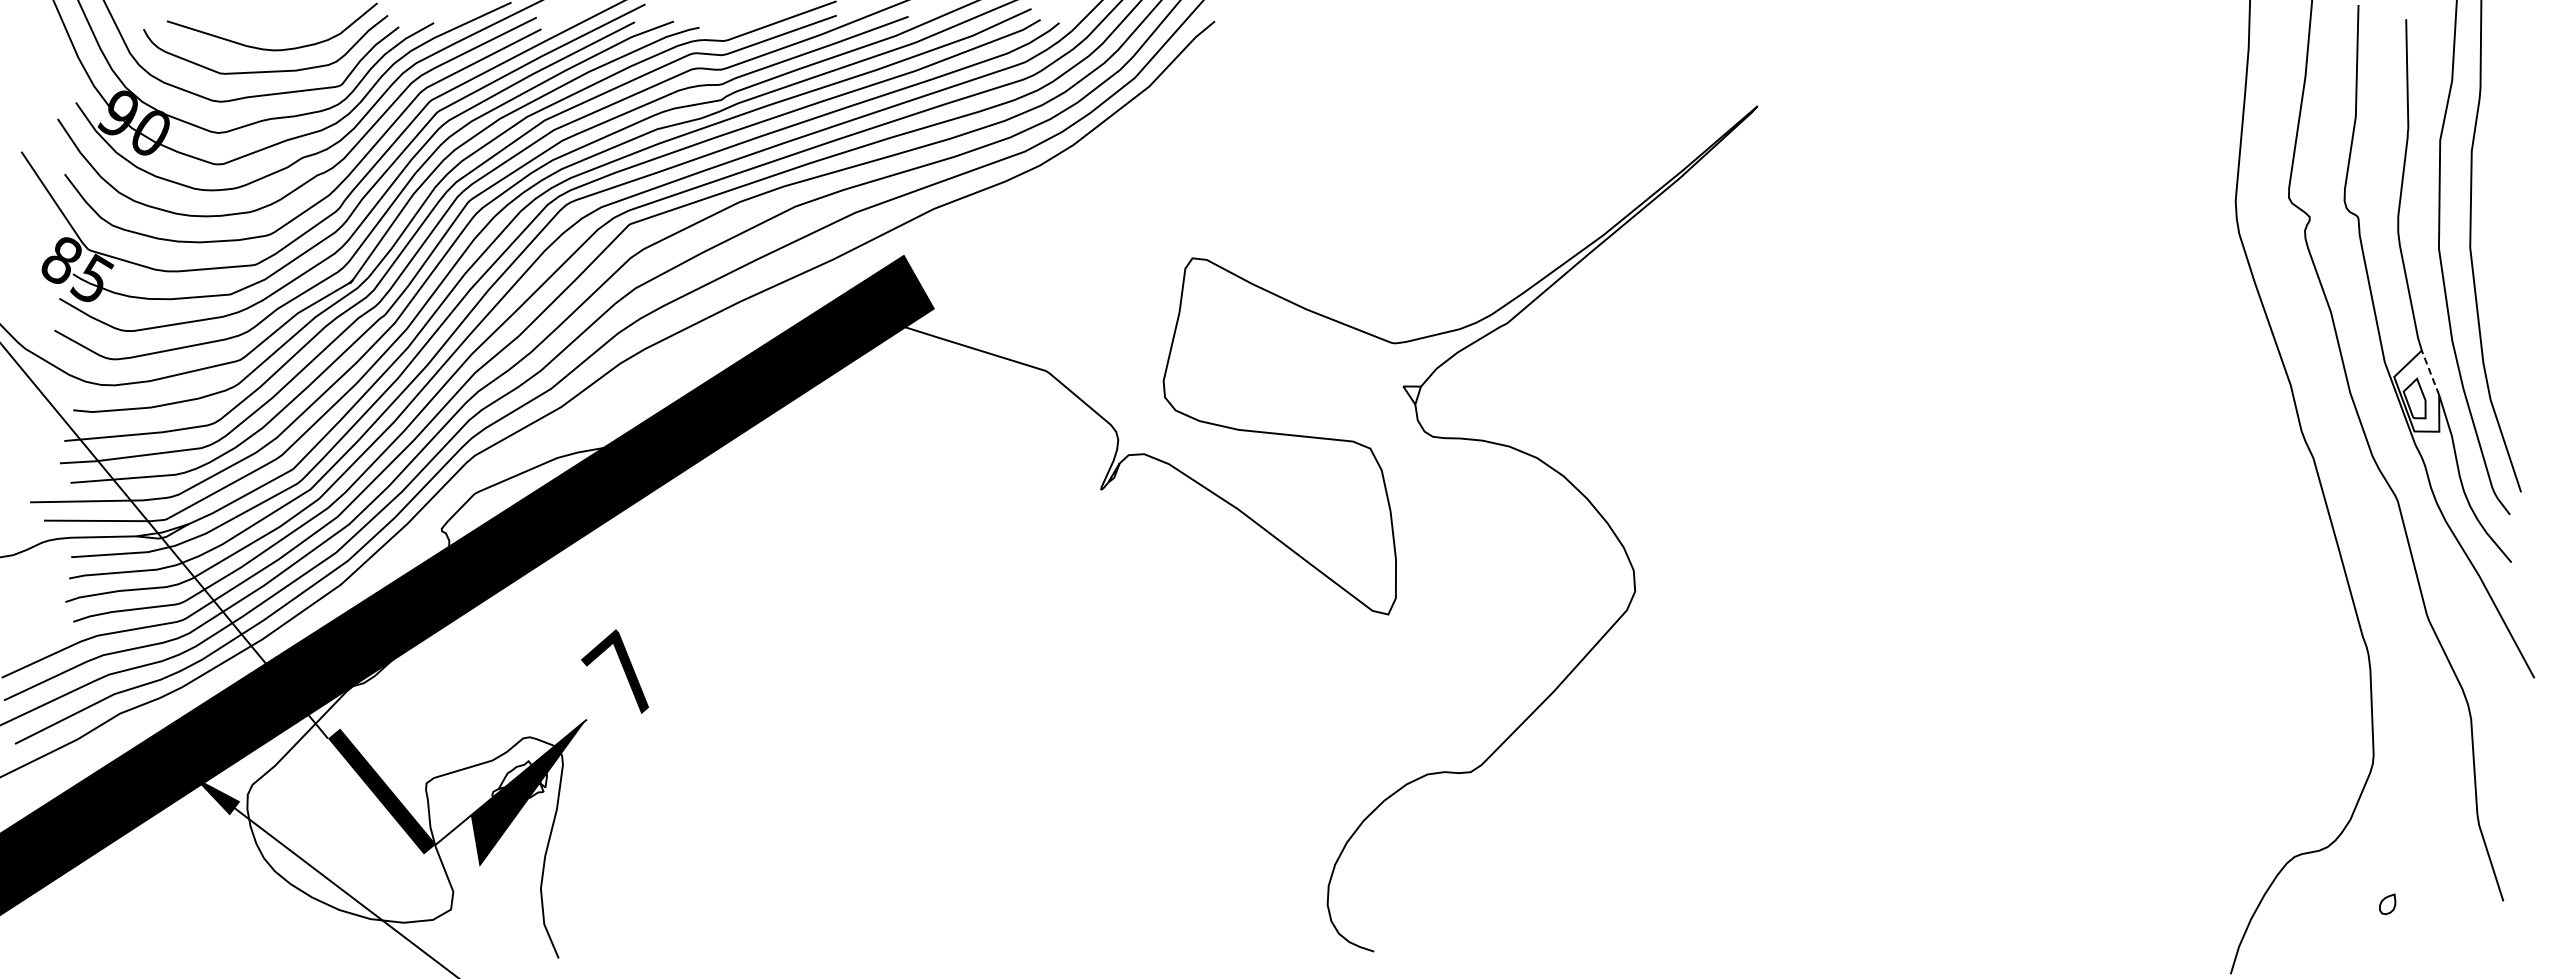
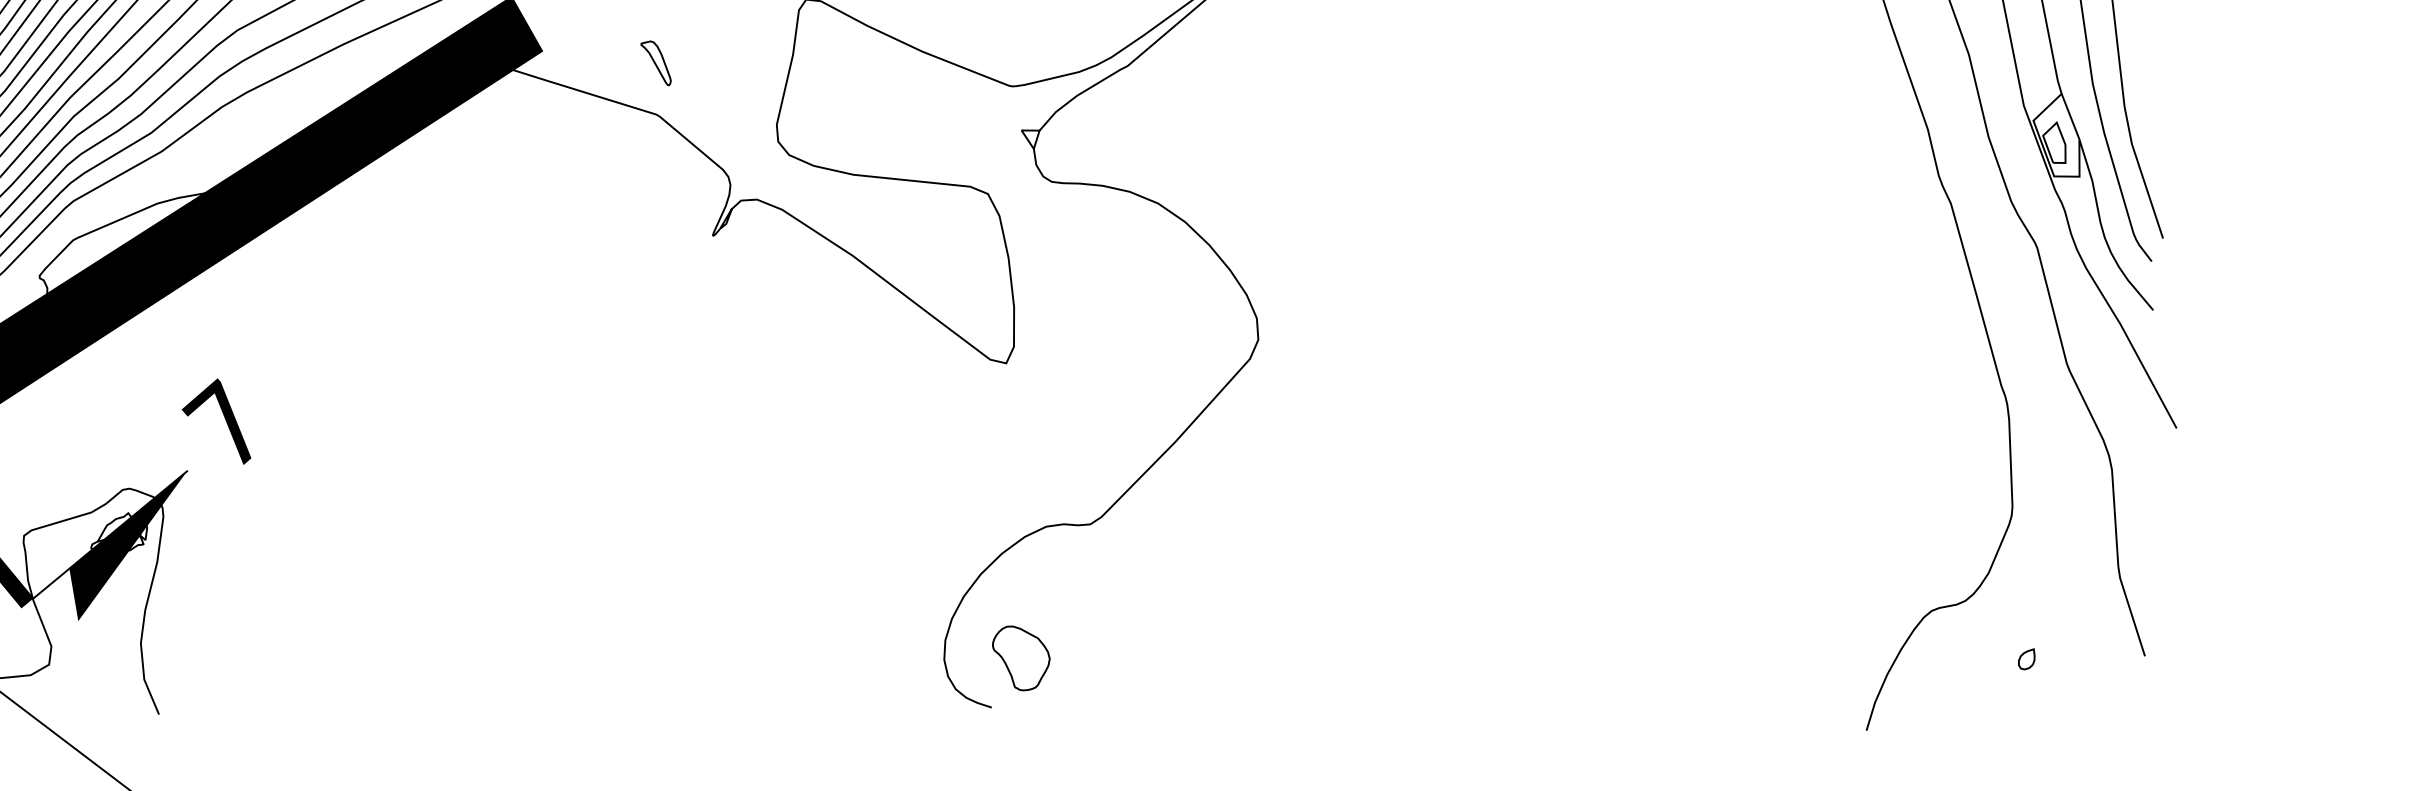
part: (1045, 320) -> (656, 63), added
line: (2430, 372) -> (2070, 116), dashed -> solid
part: (1402, 903) -> (1020, 658), added

